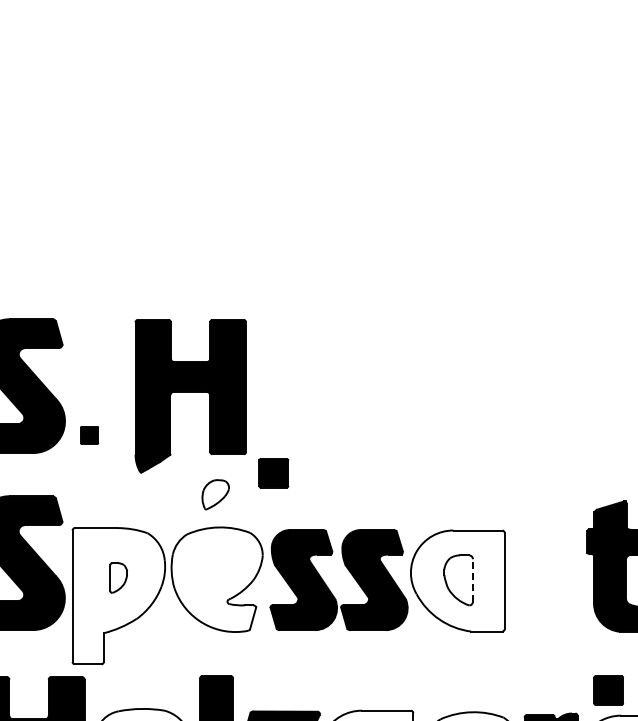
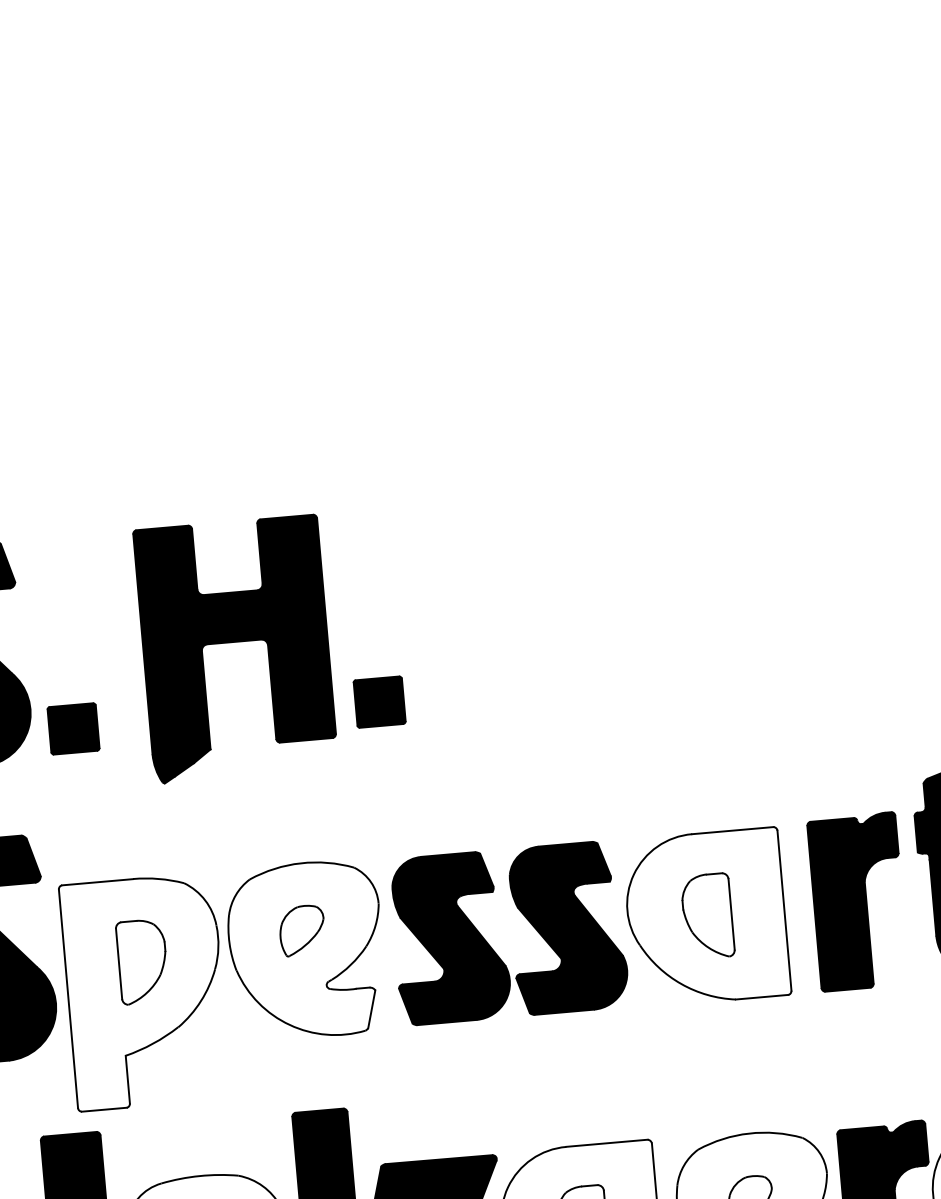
part: (89, 435) -> (73, 729), size x1.67
part: (273, 473) -> (379, 702), moved
part: (215, 494) -> (301, 930), moved
part: (118, 577) -> (142, 961), size x1.67
line: (472, 579) -> (730, 912), dashed -> solid
part: (549, 579) -> (858, 901), added

